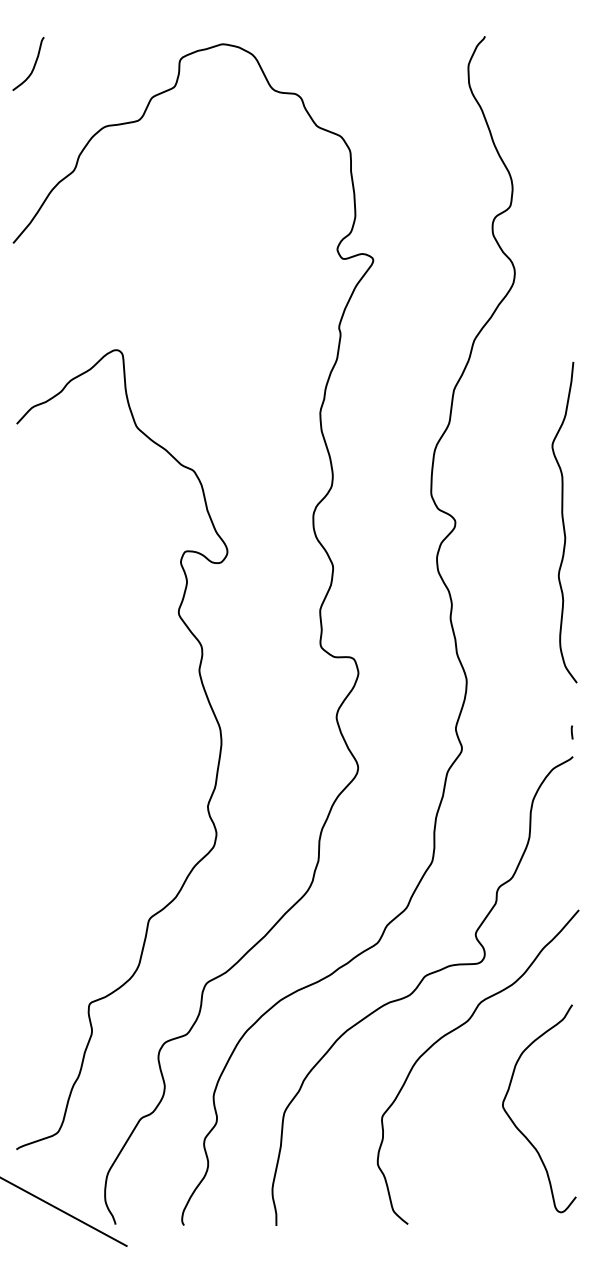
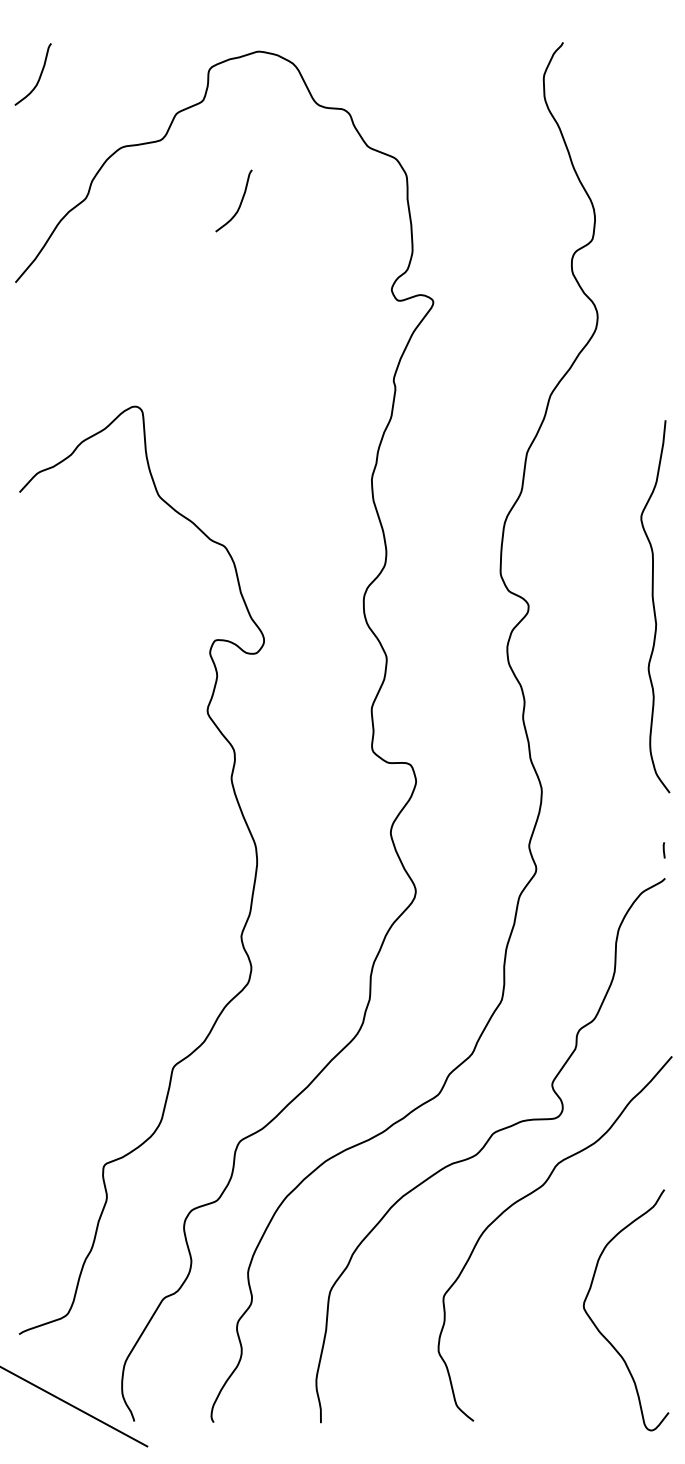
curve: (206, 174) -> (239, 202), added
curve: (517, 1126) -> (600, 1330), moved

